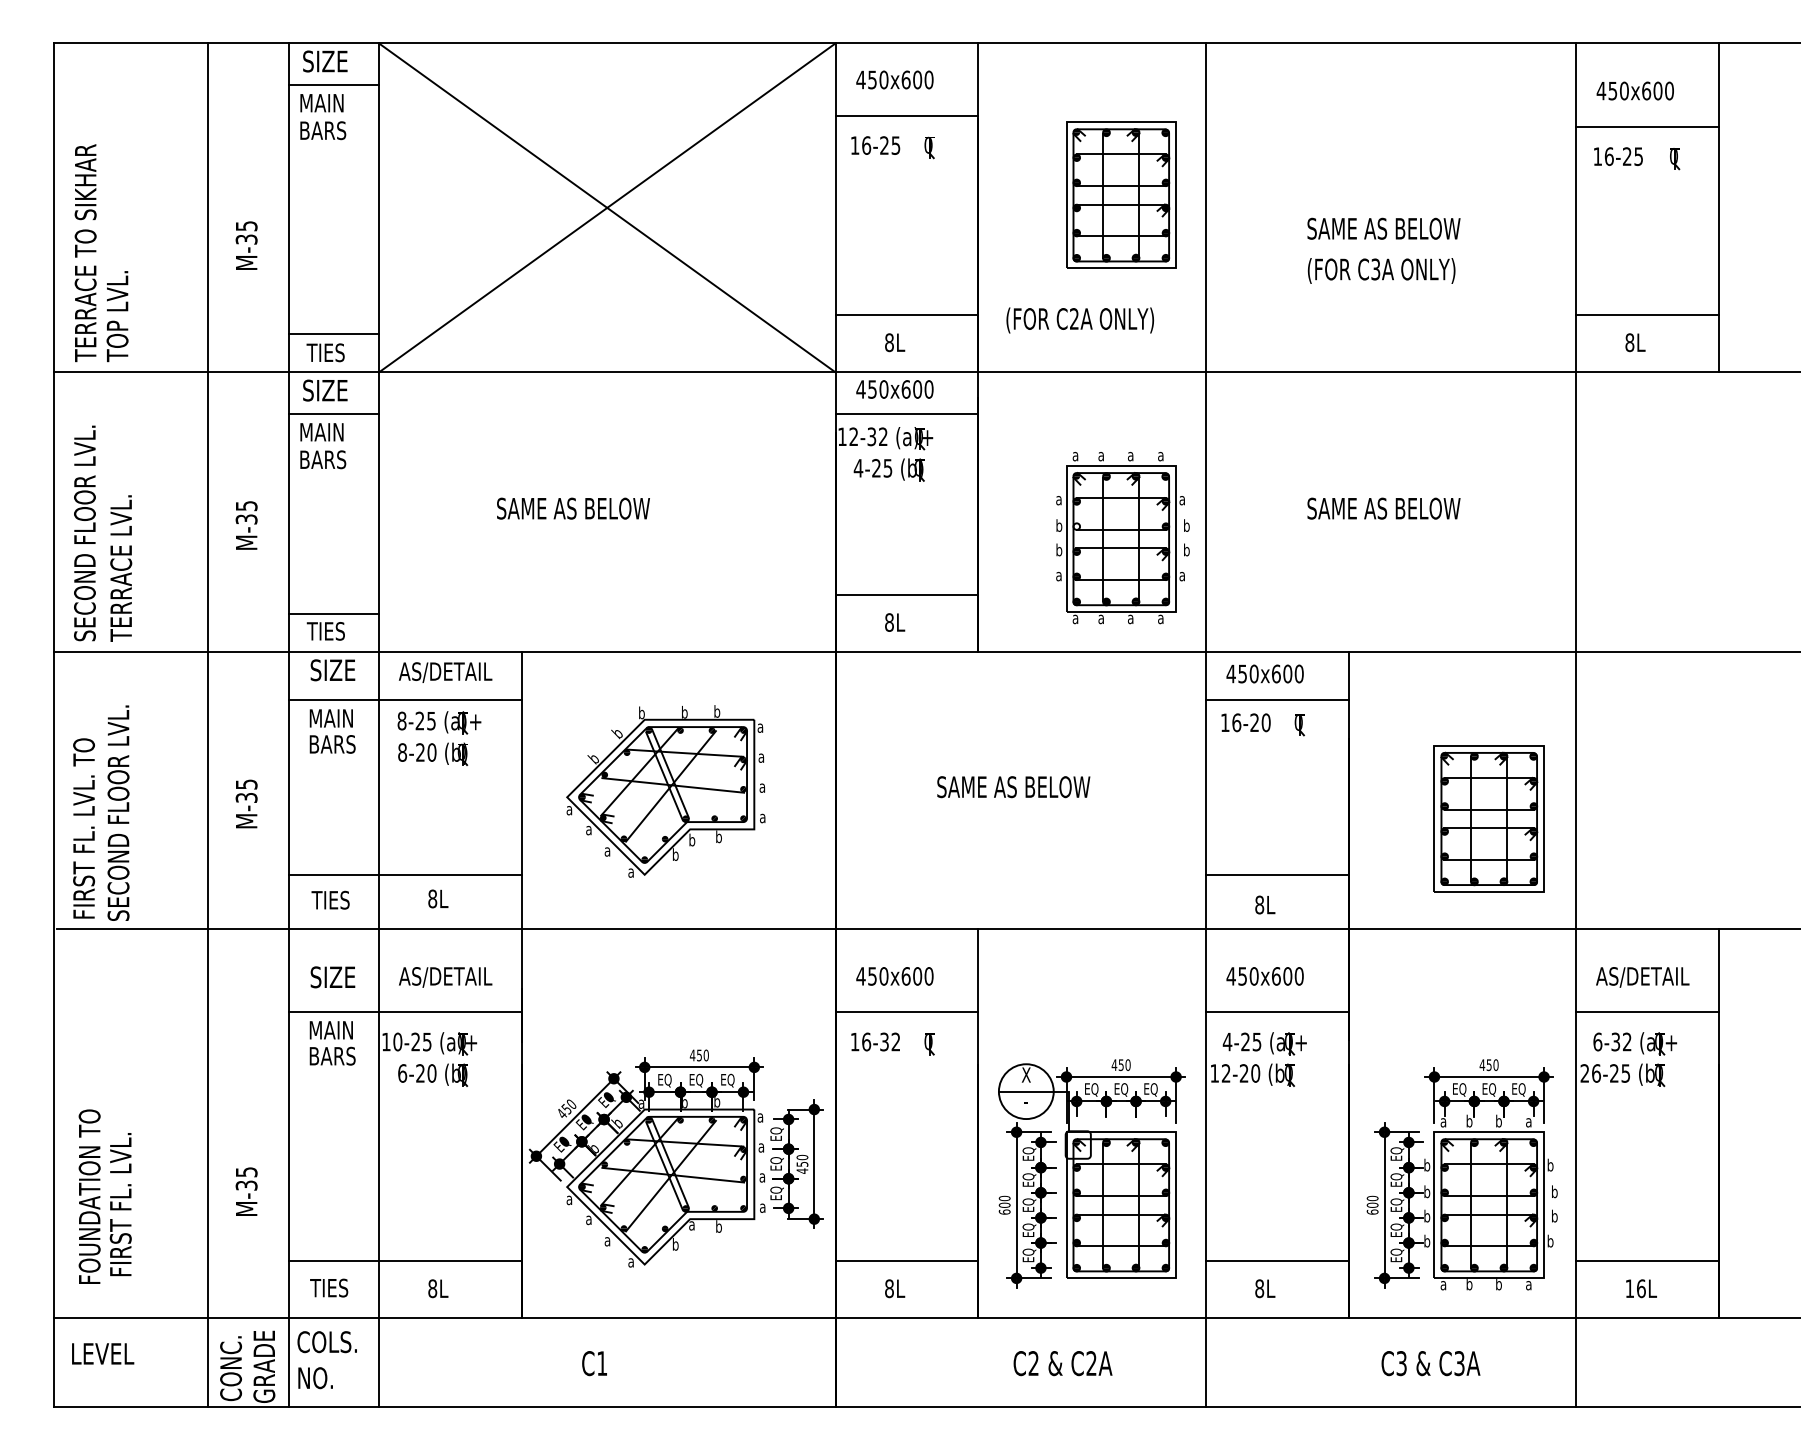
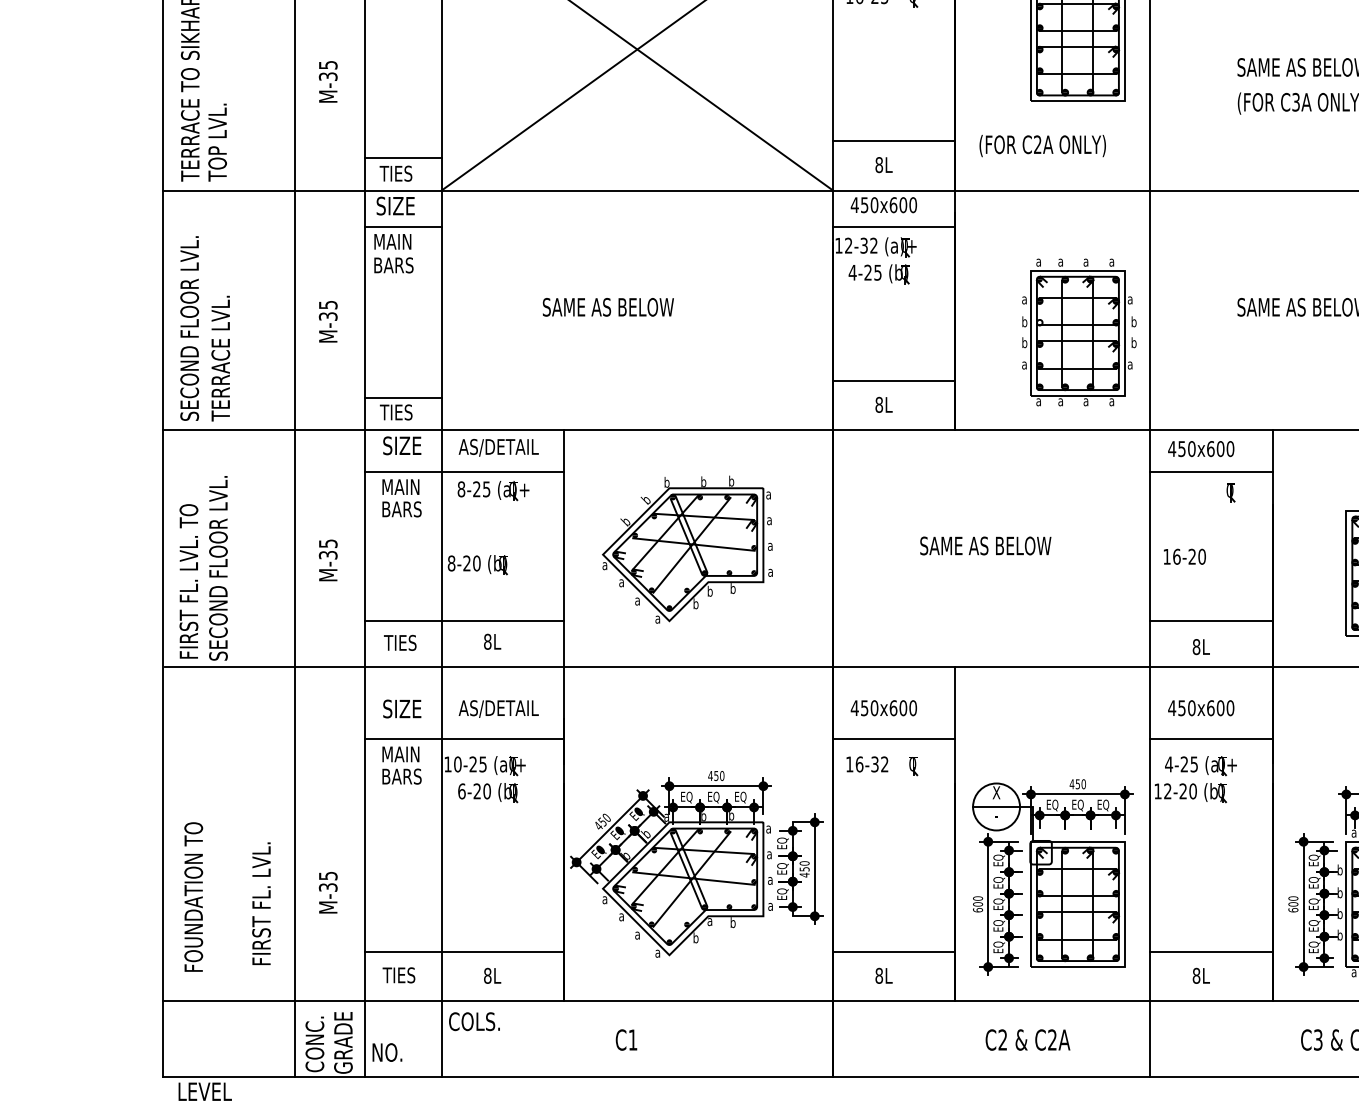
text: (1245, 722) -> (1184, 556), moved
part: (433, 753) -> (478, 564), moved
text: (120, 1204) -> (261, 903), moved
text: (326, 1342) -> (473, 1021), moved
text: (103, 1353) -> (205, 1091), moved

